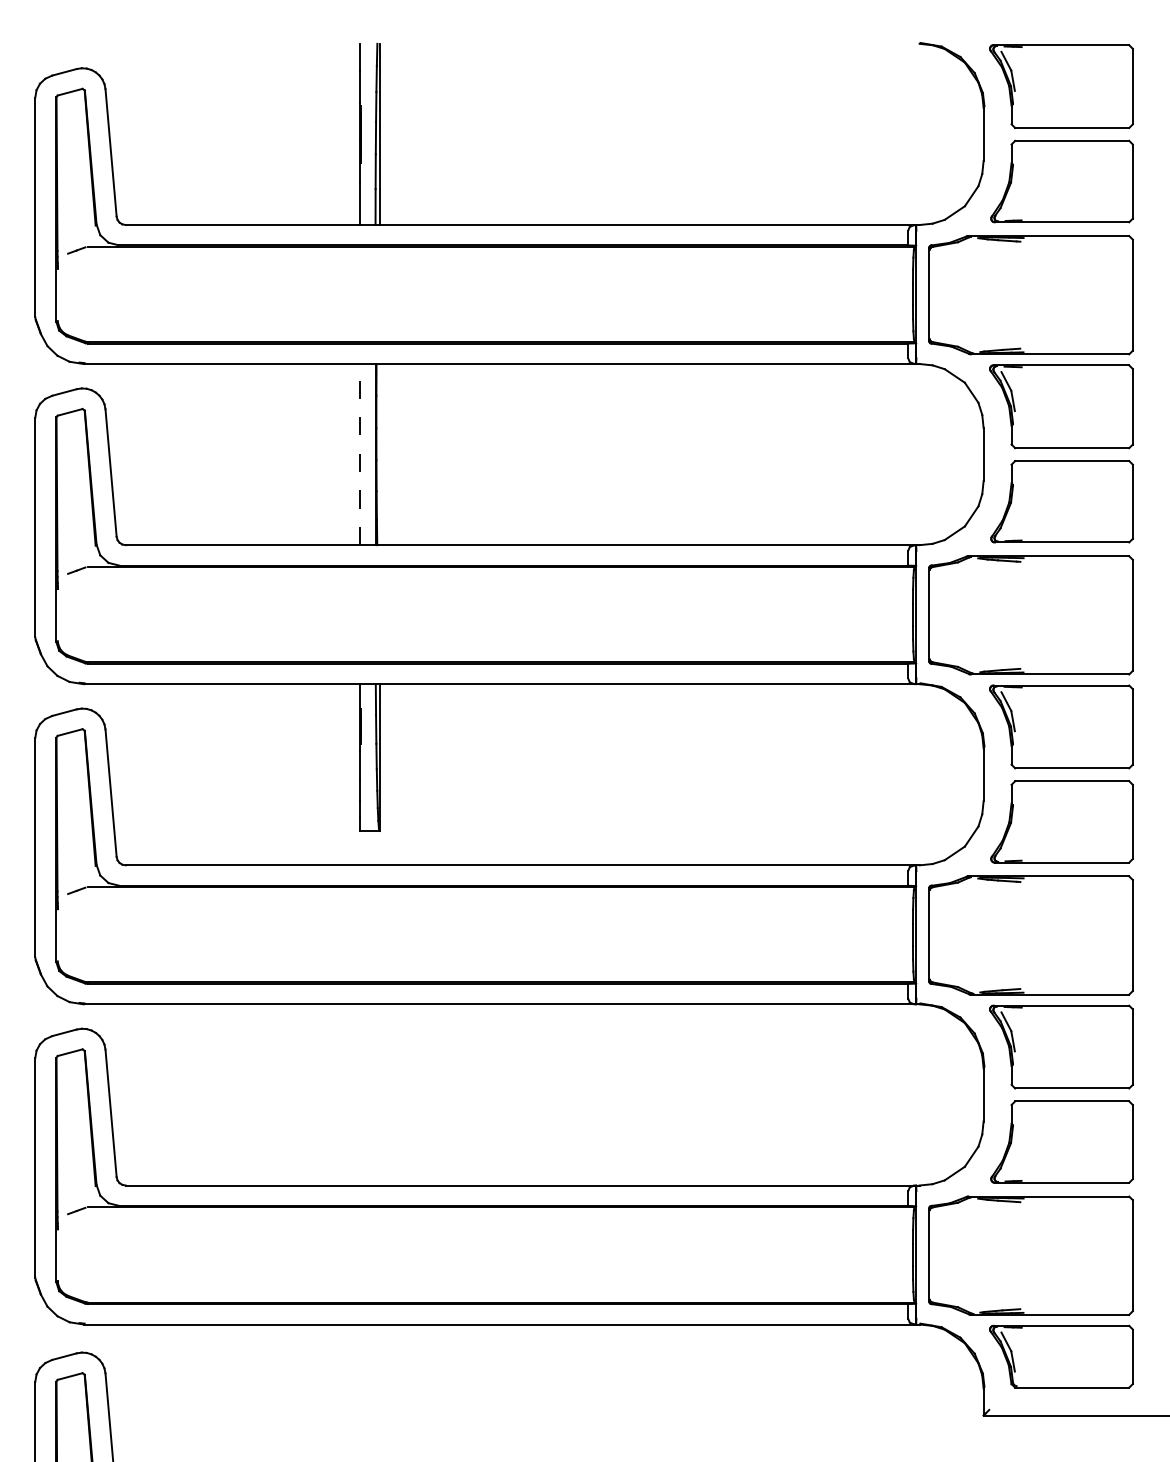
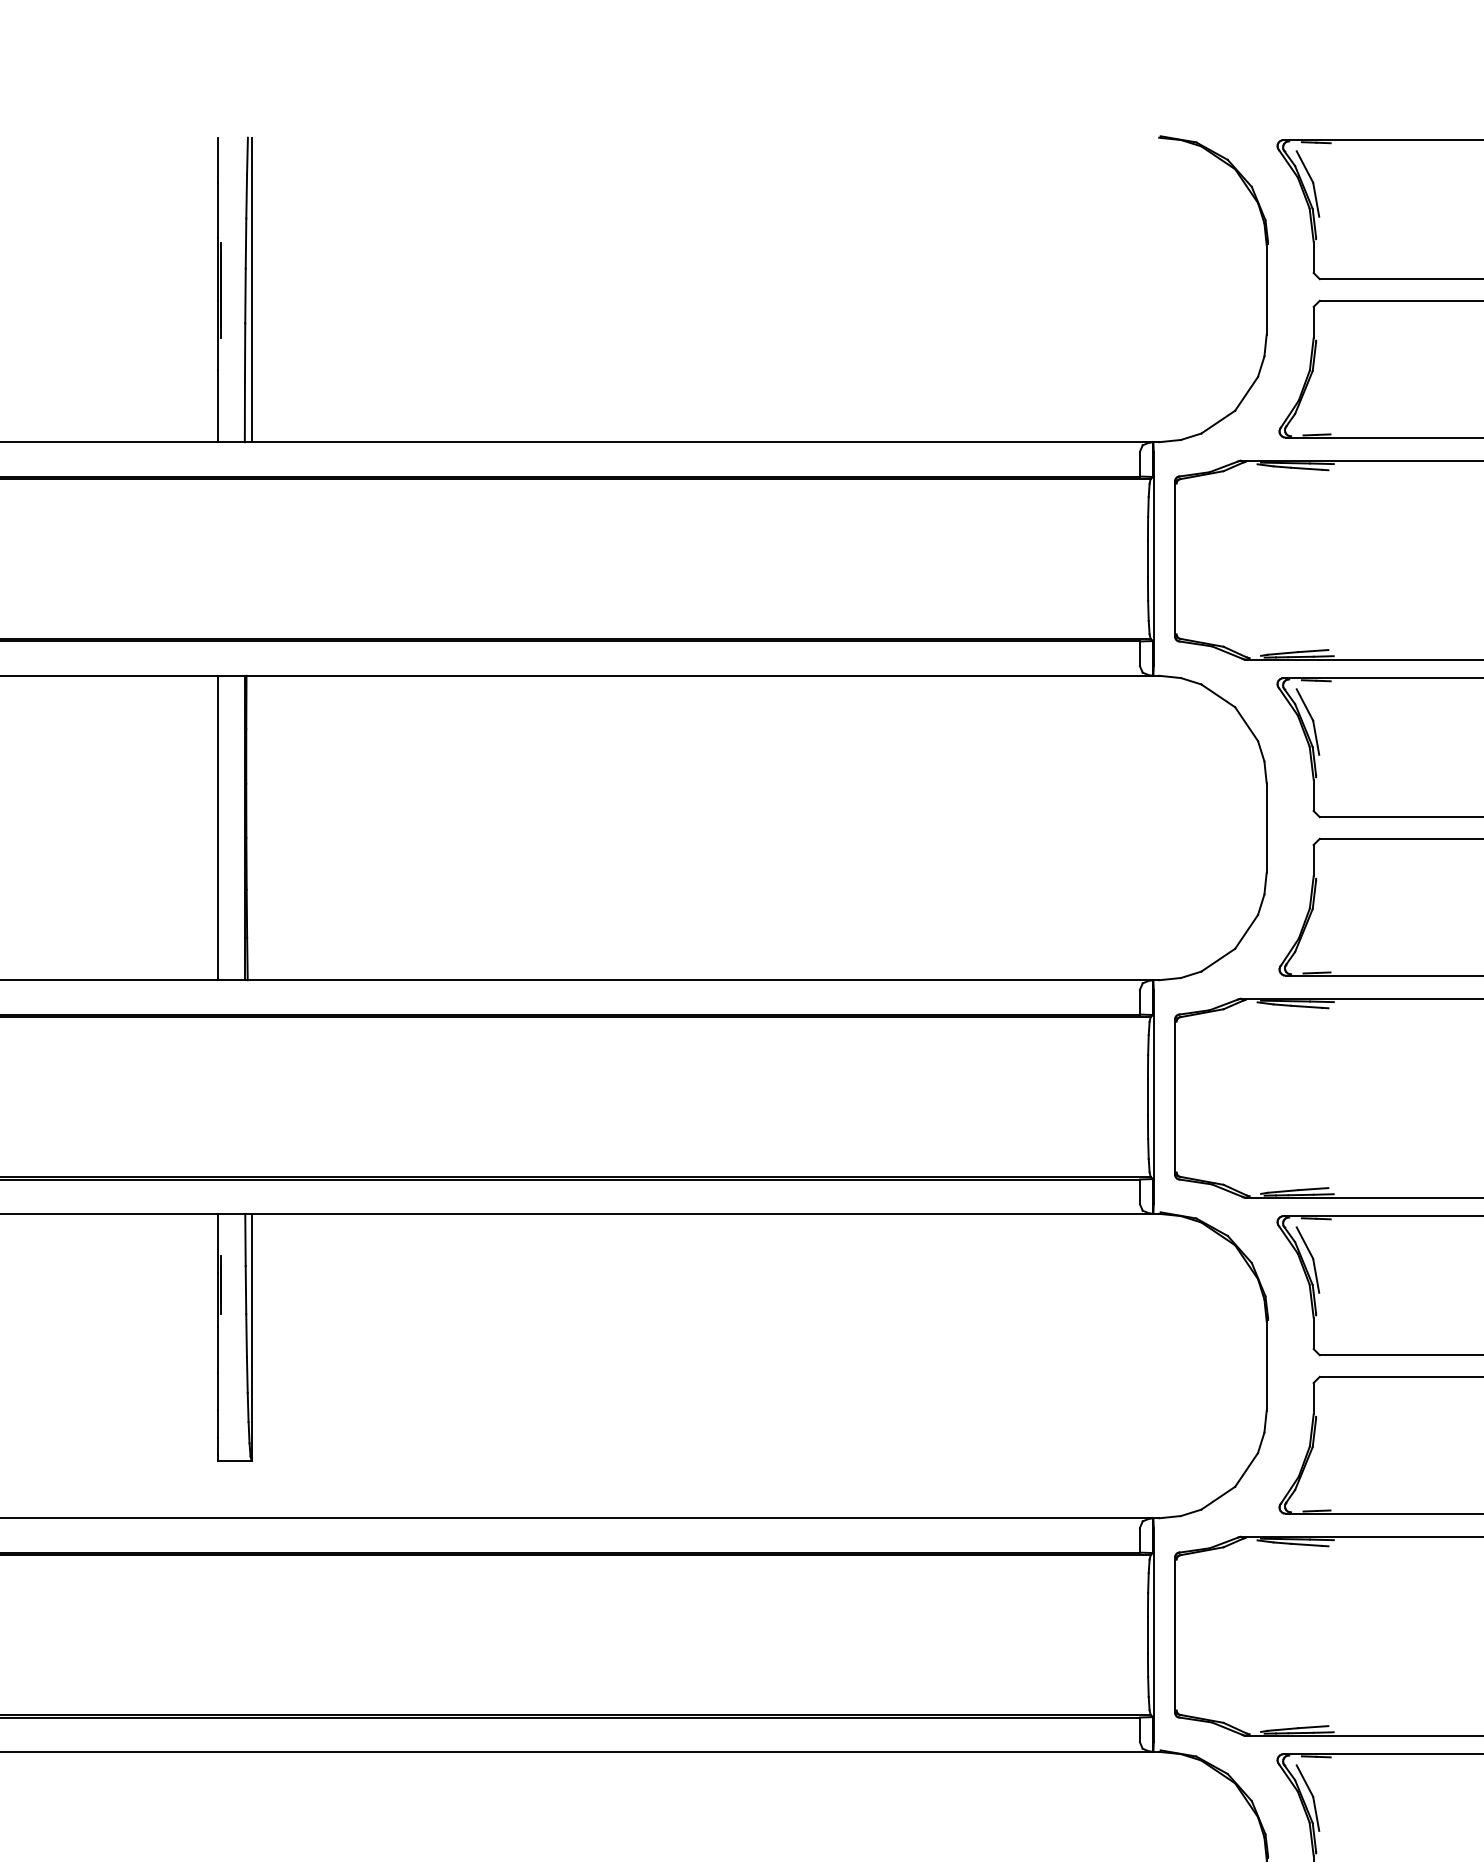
line: (359, 454) -> (217, 827), dashed -> solid

